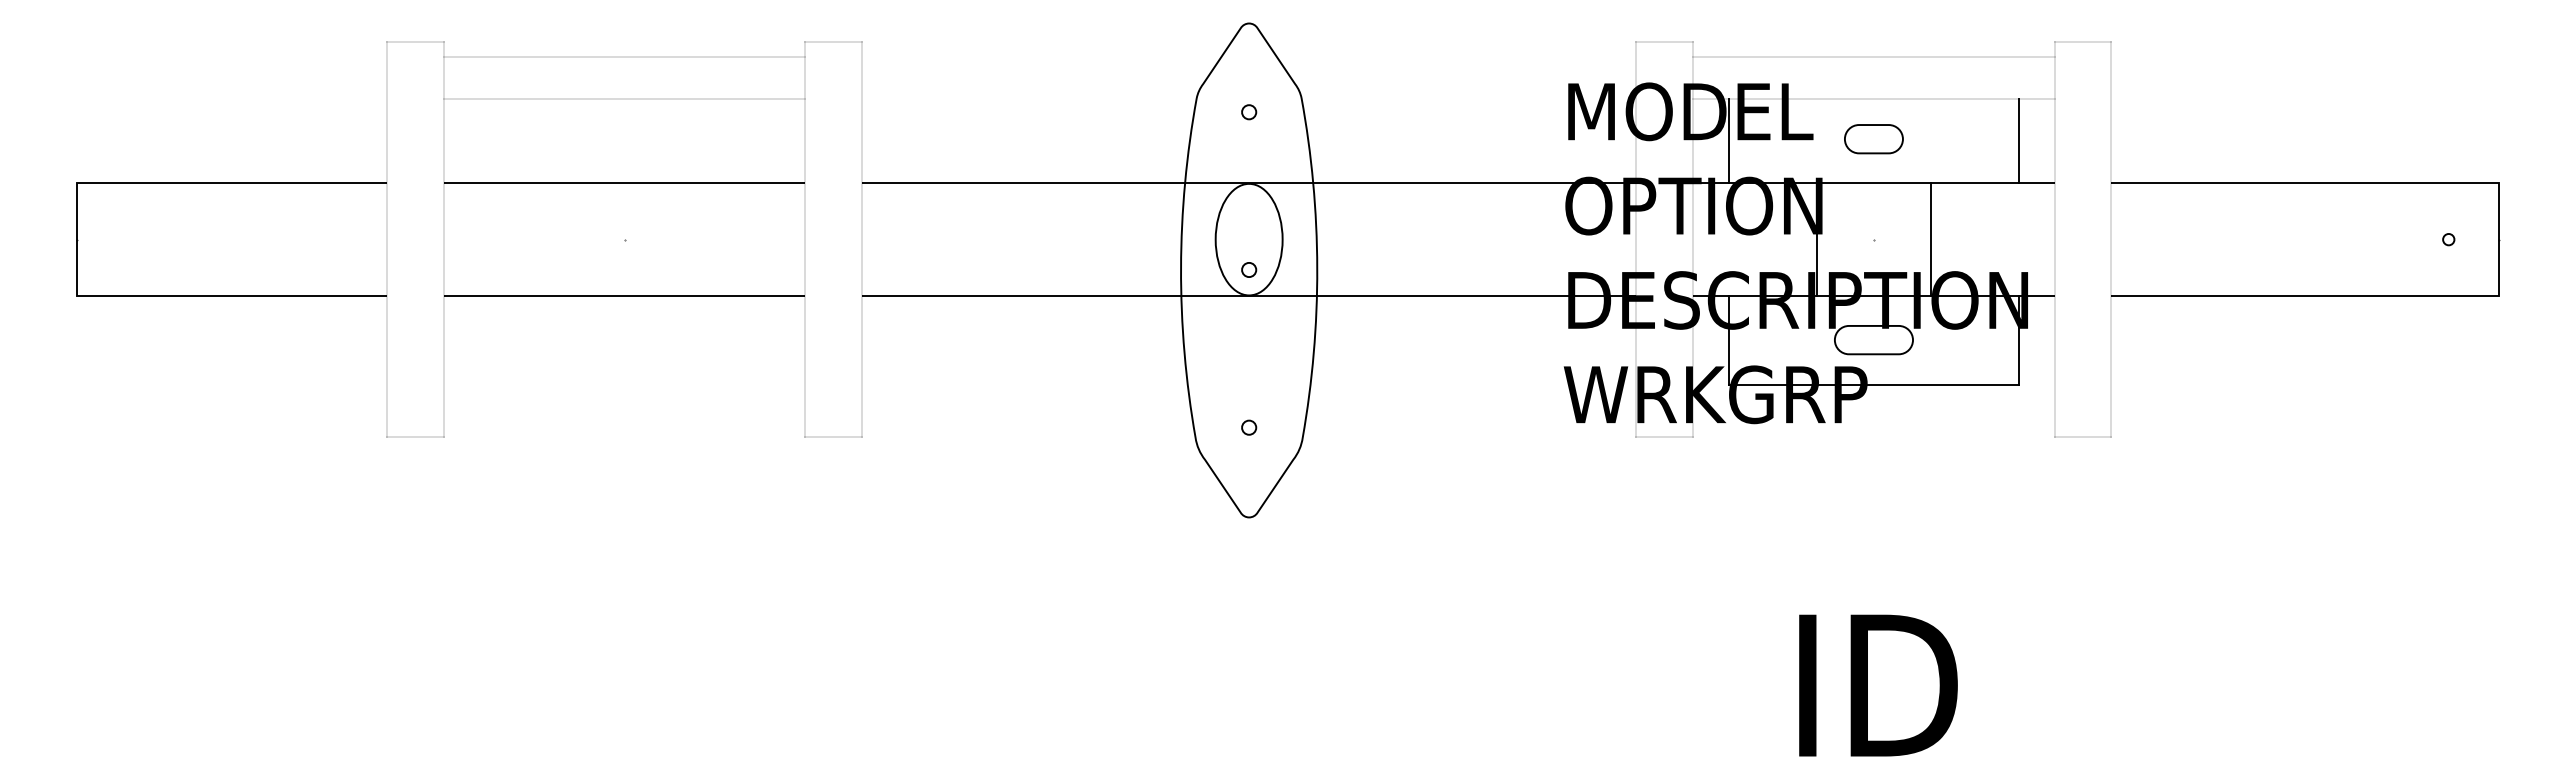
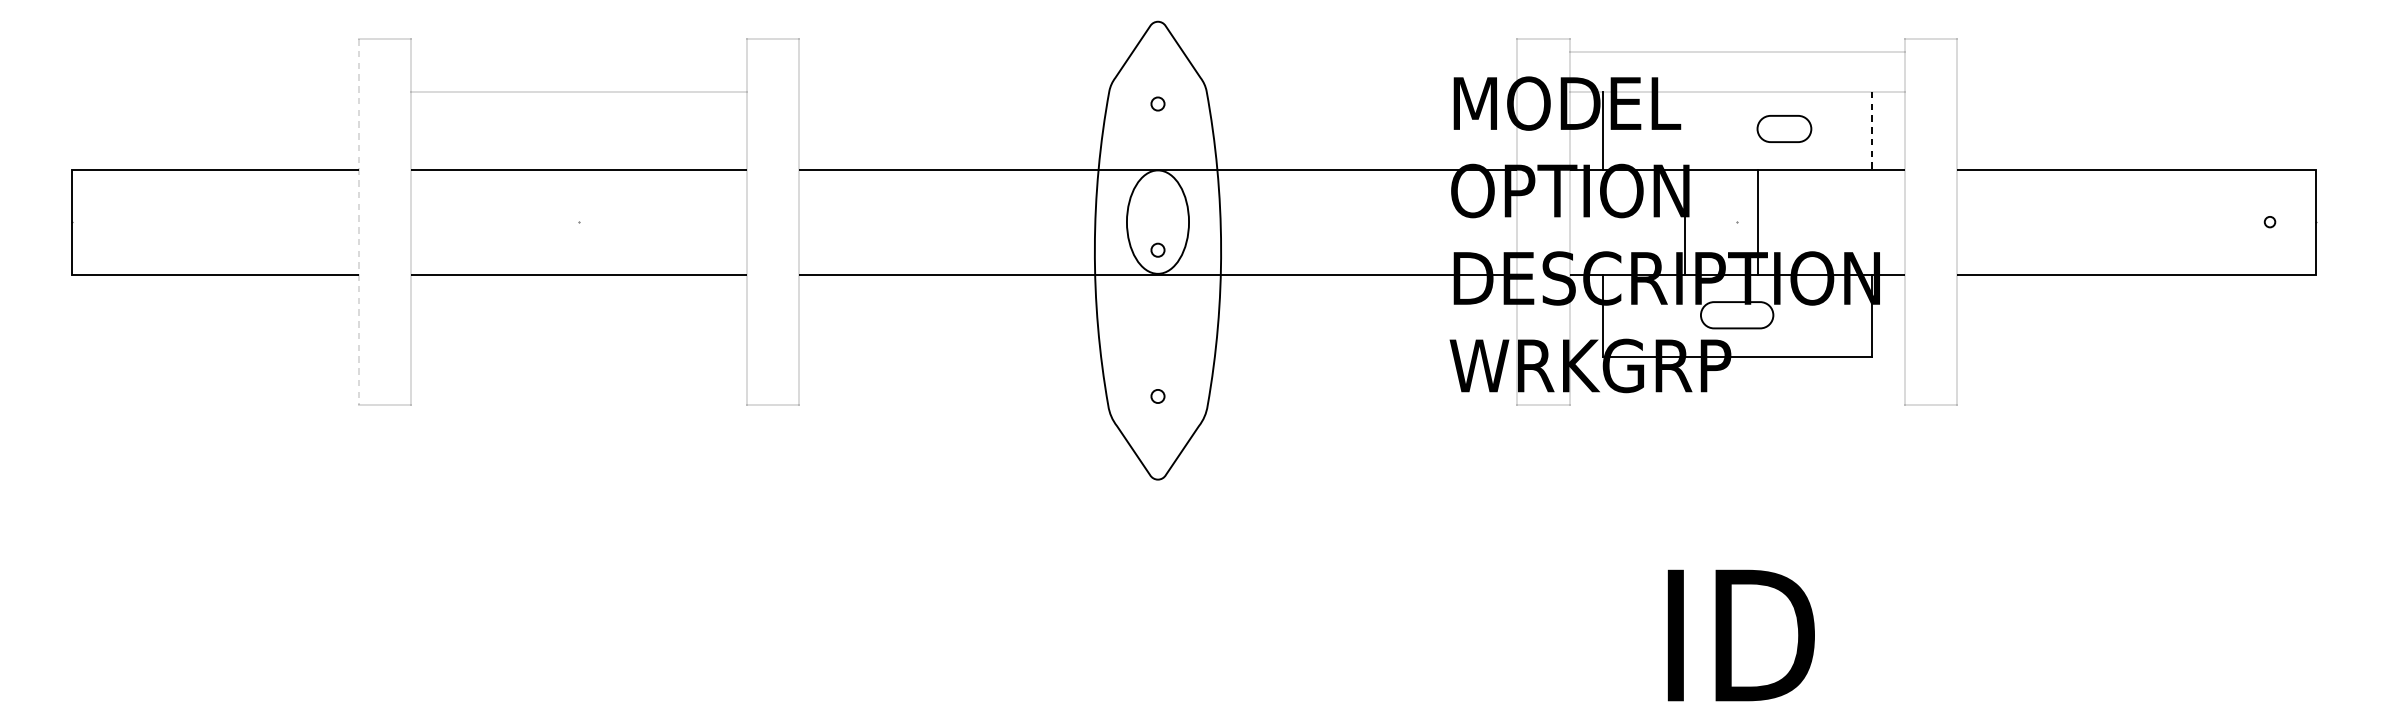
line: (624, 56) -> (578, 52), removed
part: (1873, 139) -> (1784, 129), moved
line: (2019, 141) -> (1872, 131), solid -> dashed
line: (1930, 239) -> (1758, 221), moved
line: (387, 240) -> (359, 222), solid -> dashed

